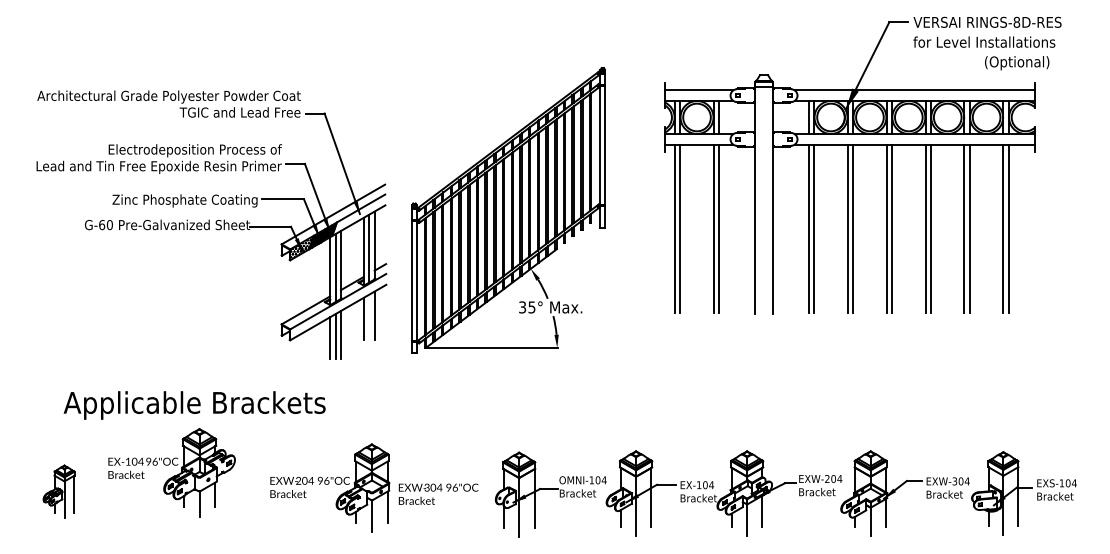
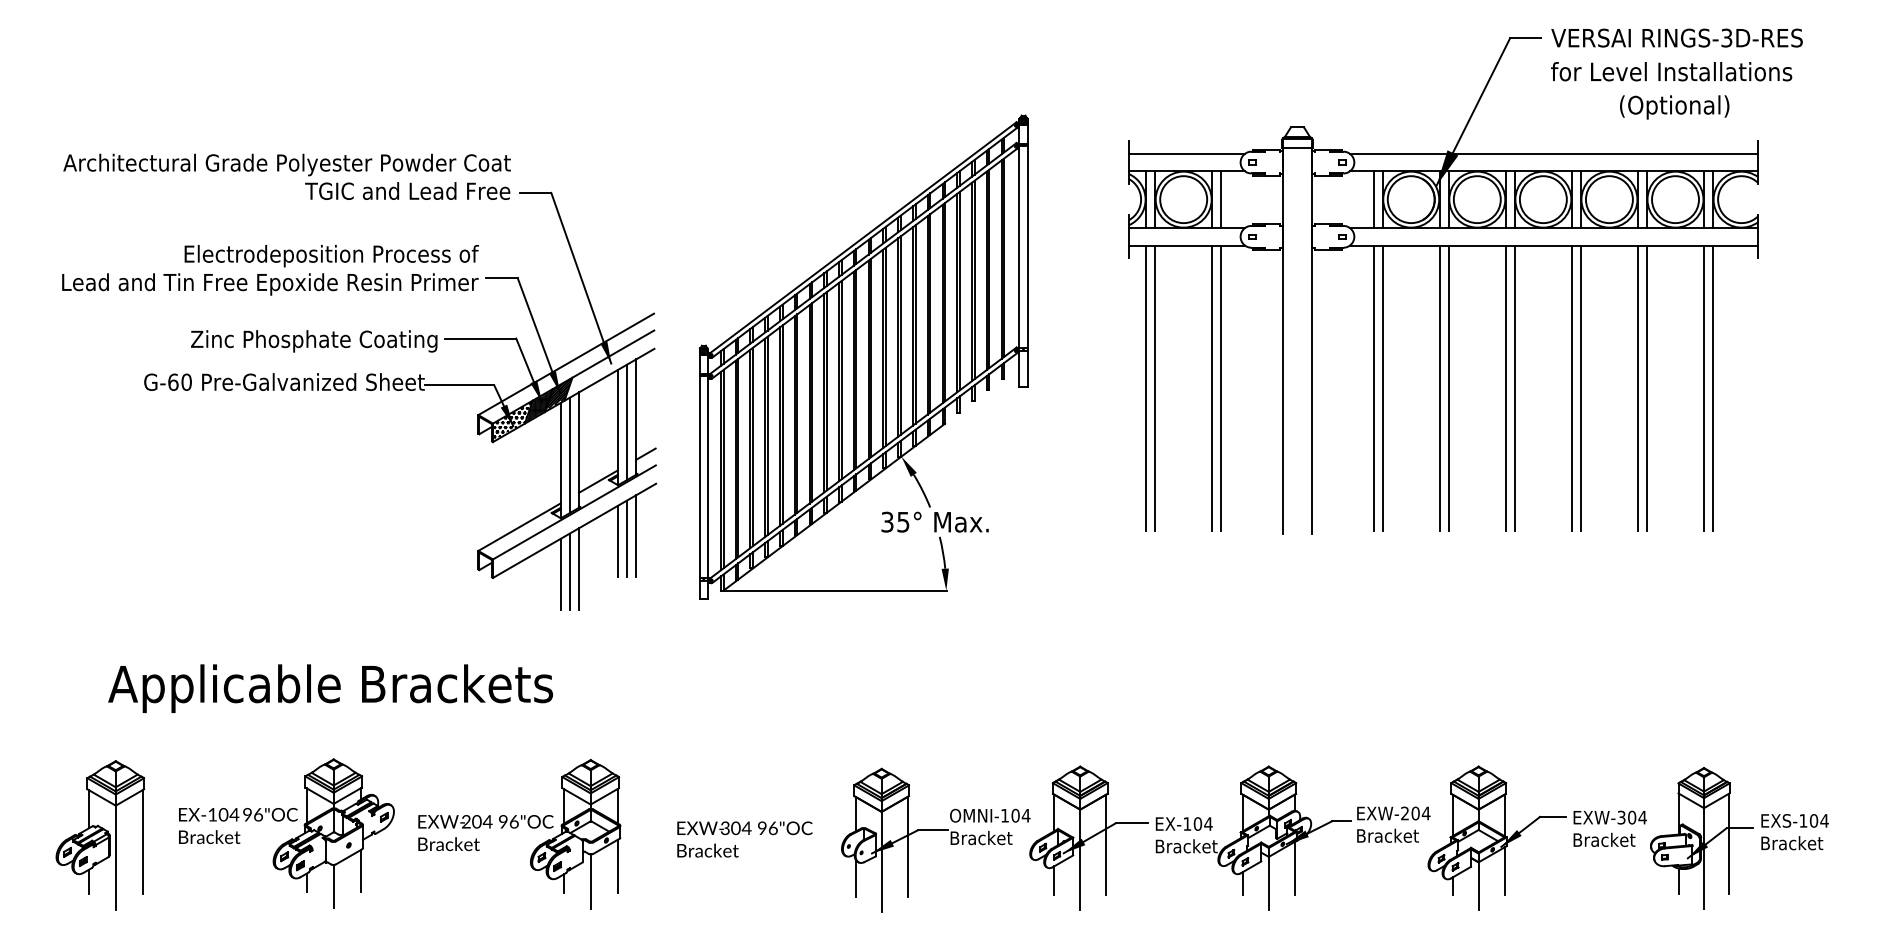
text: (1016, 22) -> (1726, 38), RINGS-8D-RES -> RINGS-3D-RES
text: (1017, 63) -> (1675, 107), moved
line: (369, 316) -> (627, 537), added
part: (171, 472) -> (286, 833), moved
part: (330, 487) -> (520, 833), moved
part: (58, 491) -> (99, 834), size x1.67

